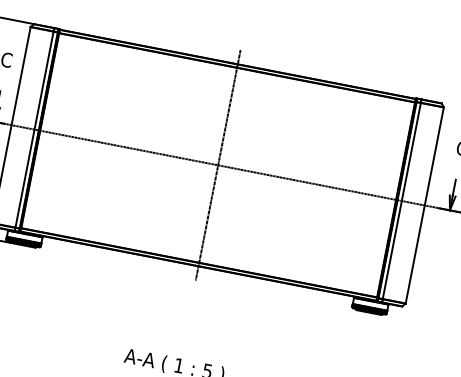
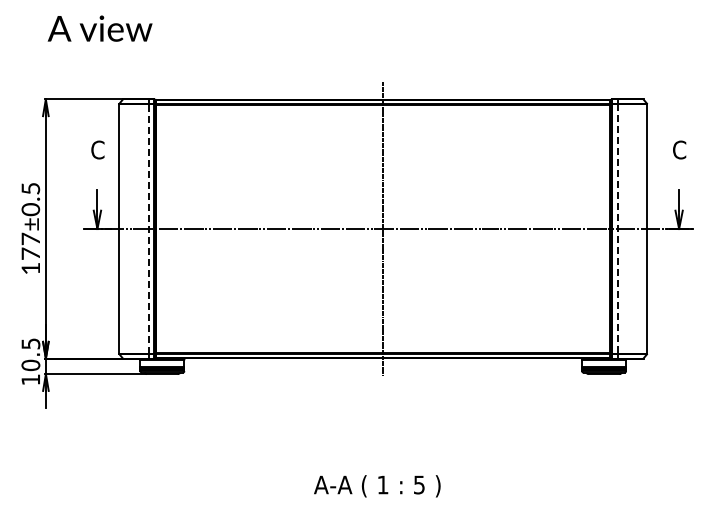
line: (34, 129) -> (148, 228), solid -> dashed
line: (401, 201) -> (617, 229), solid -> dashed

